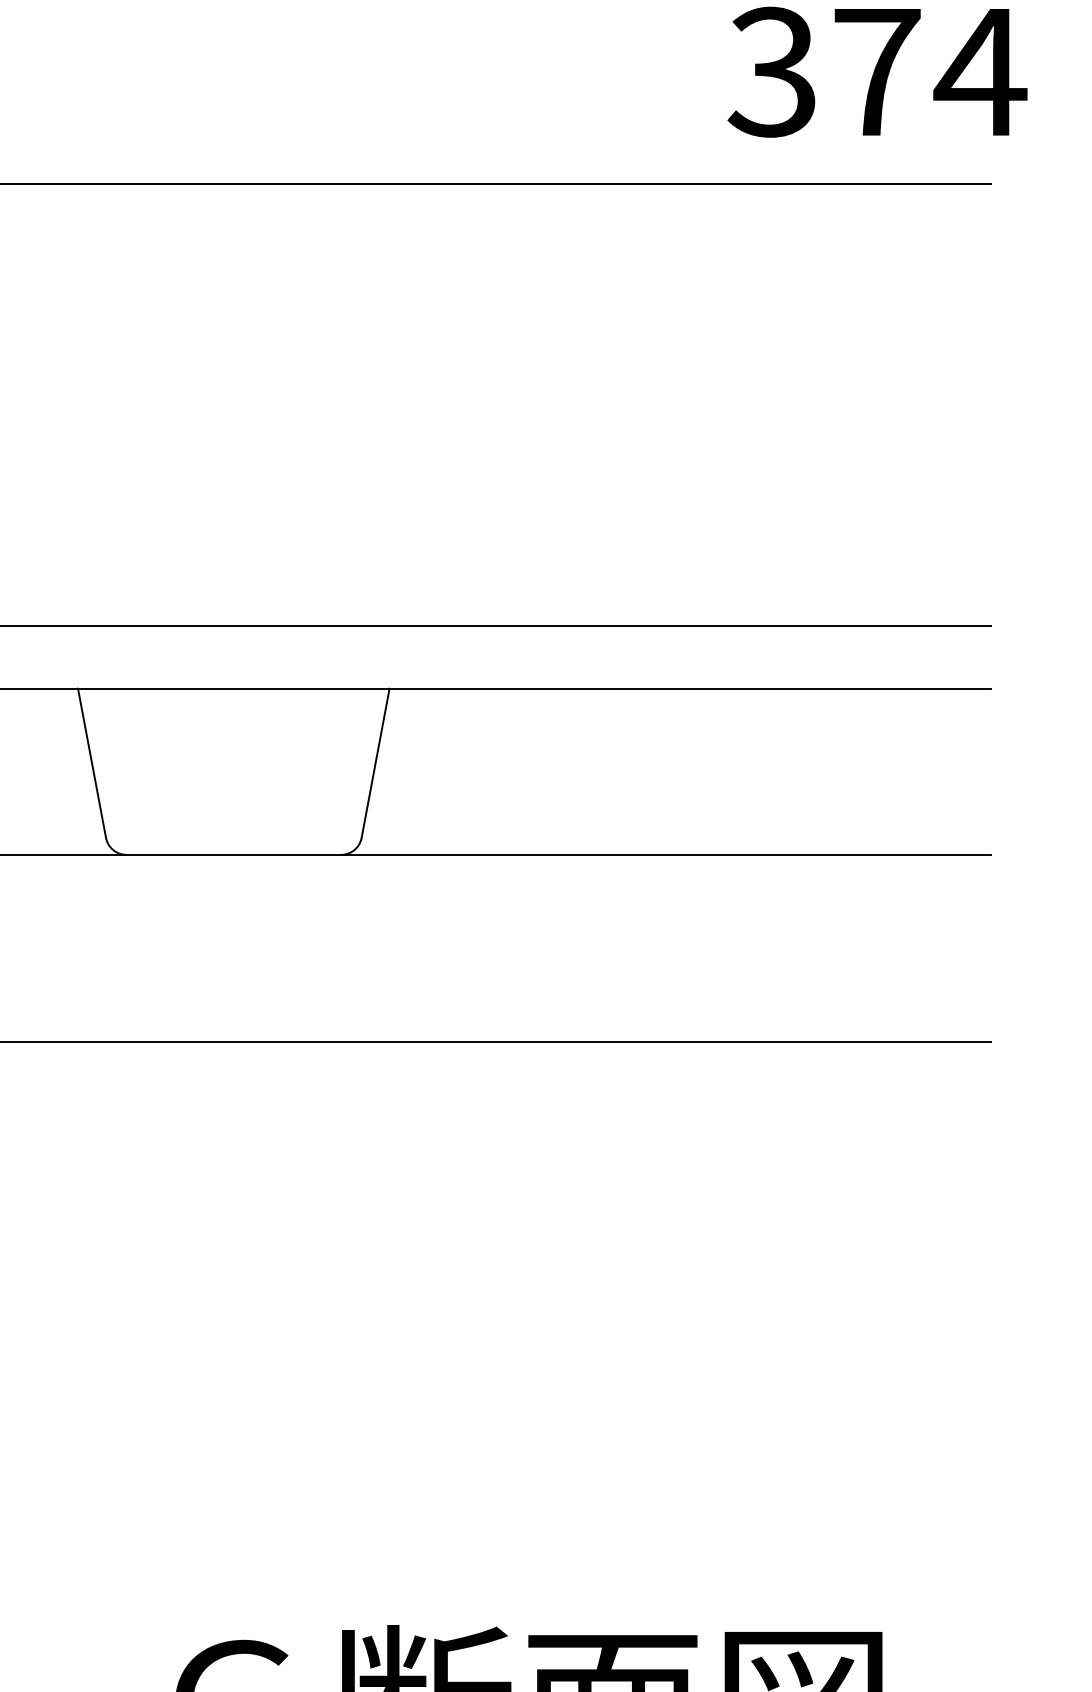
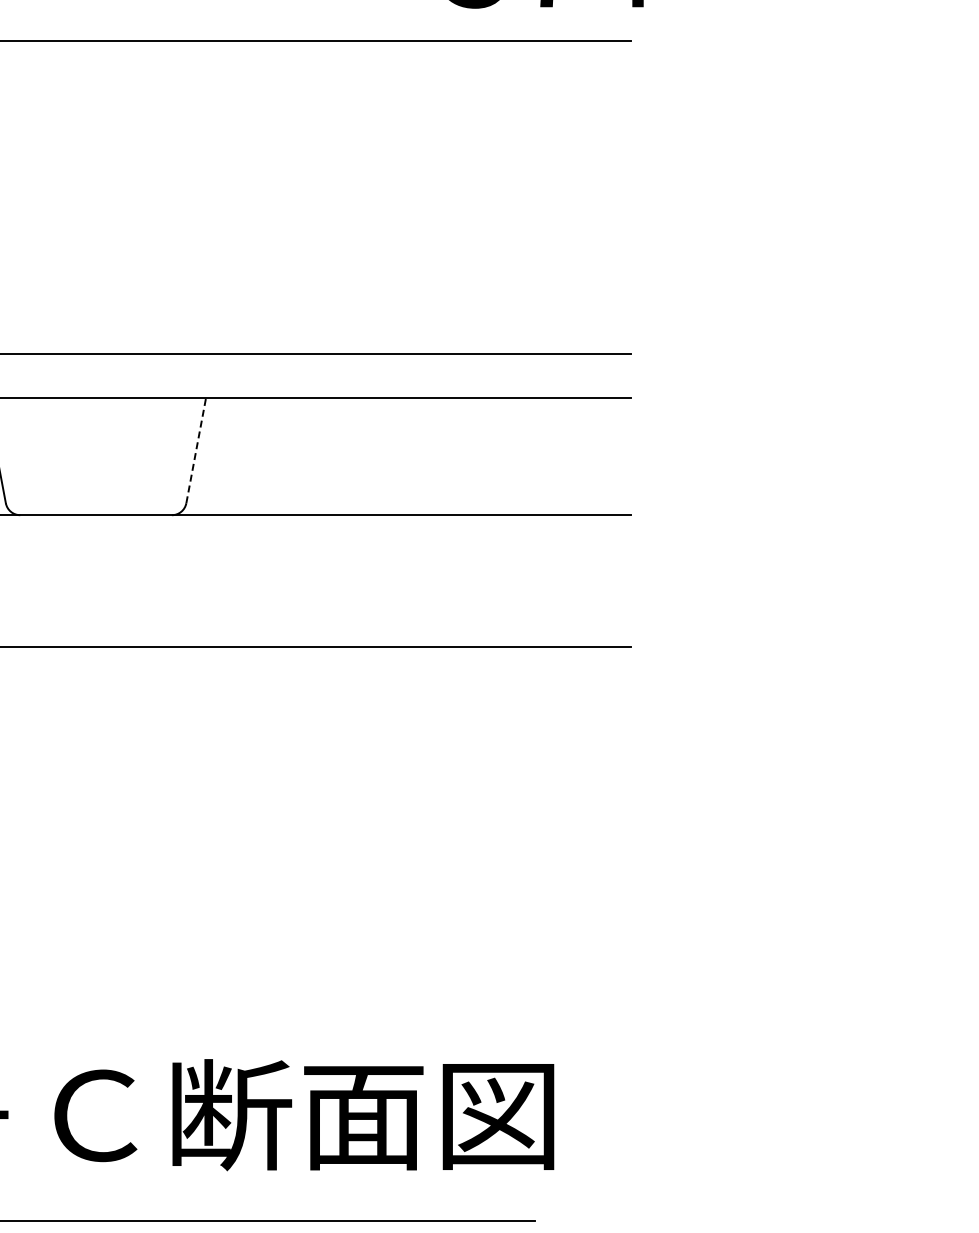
line: (375, 763) -> (196, 450), solid -> dashed

